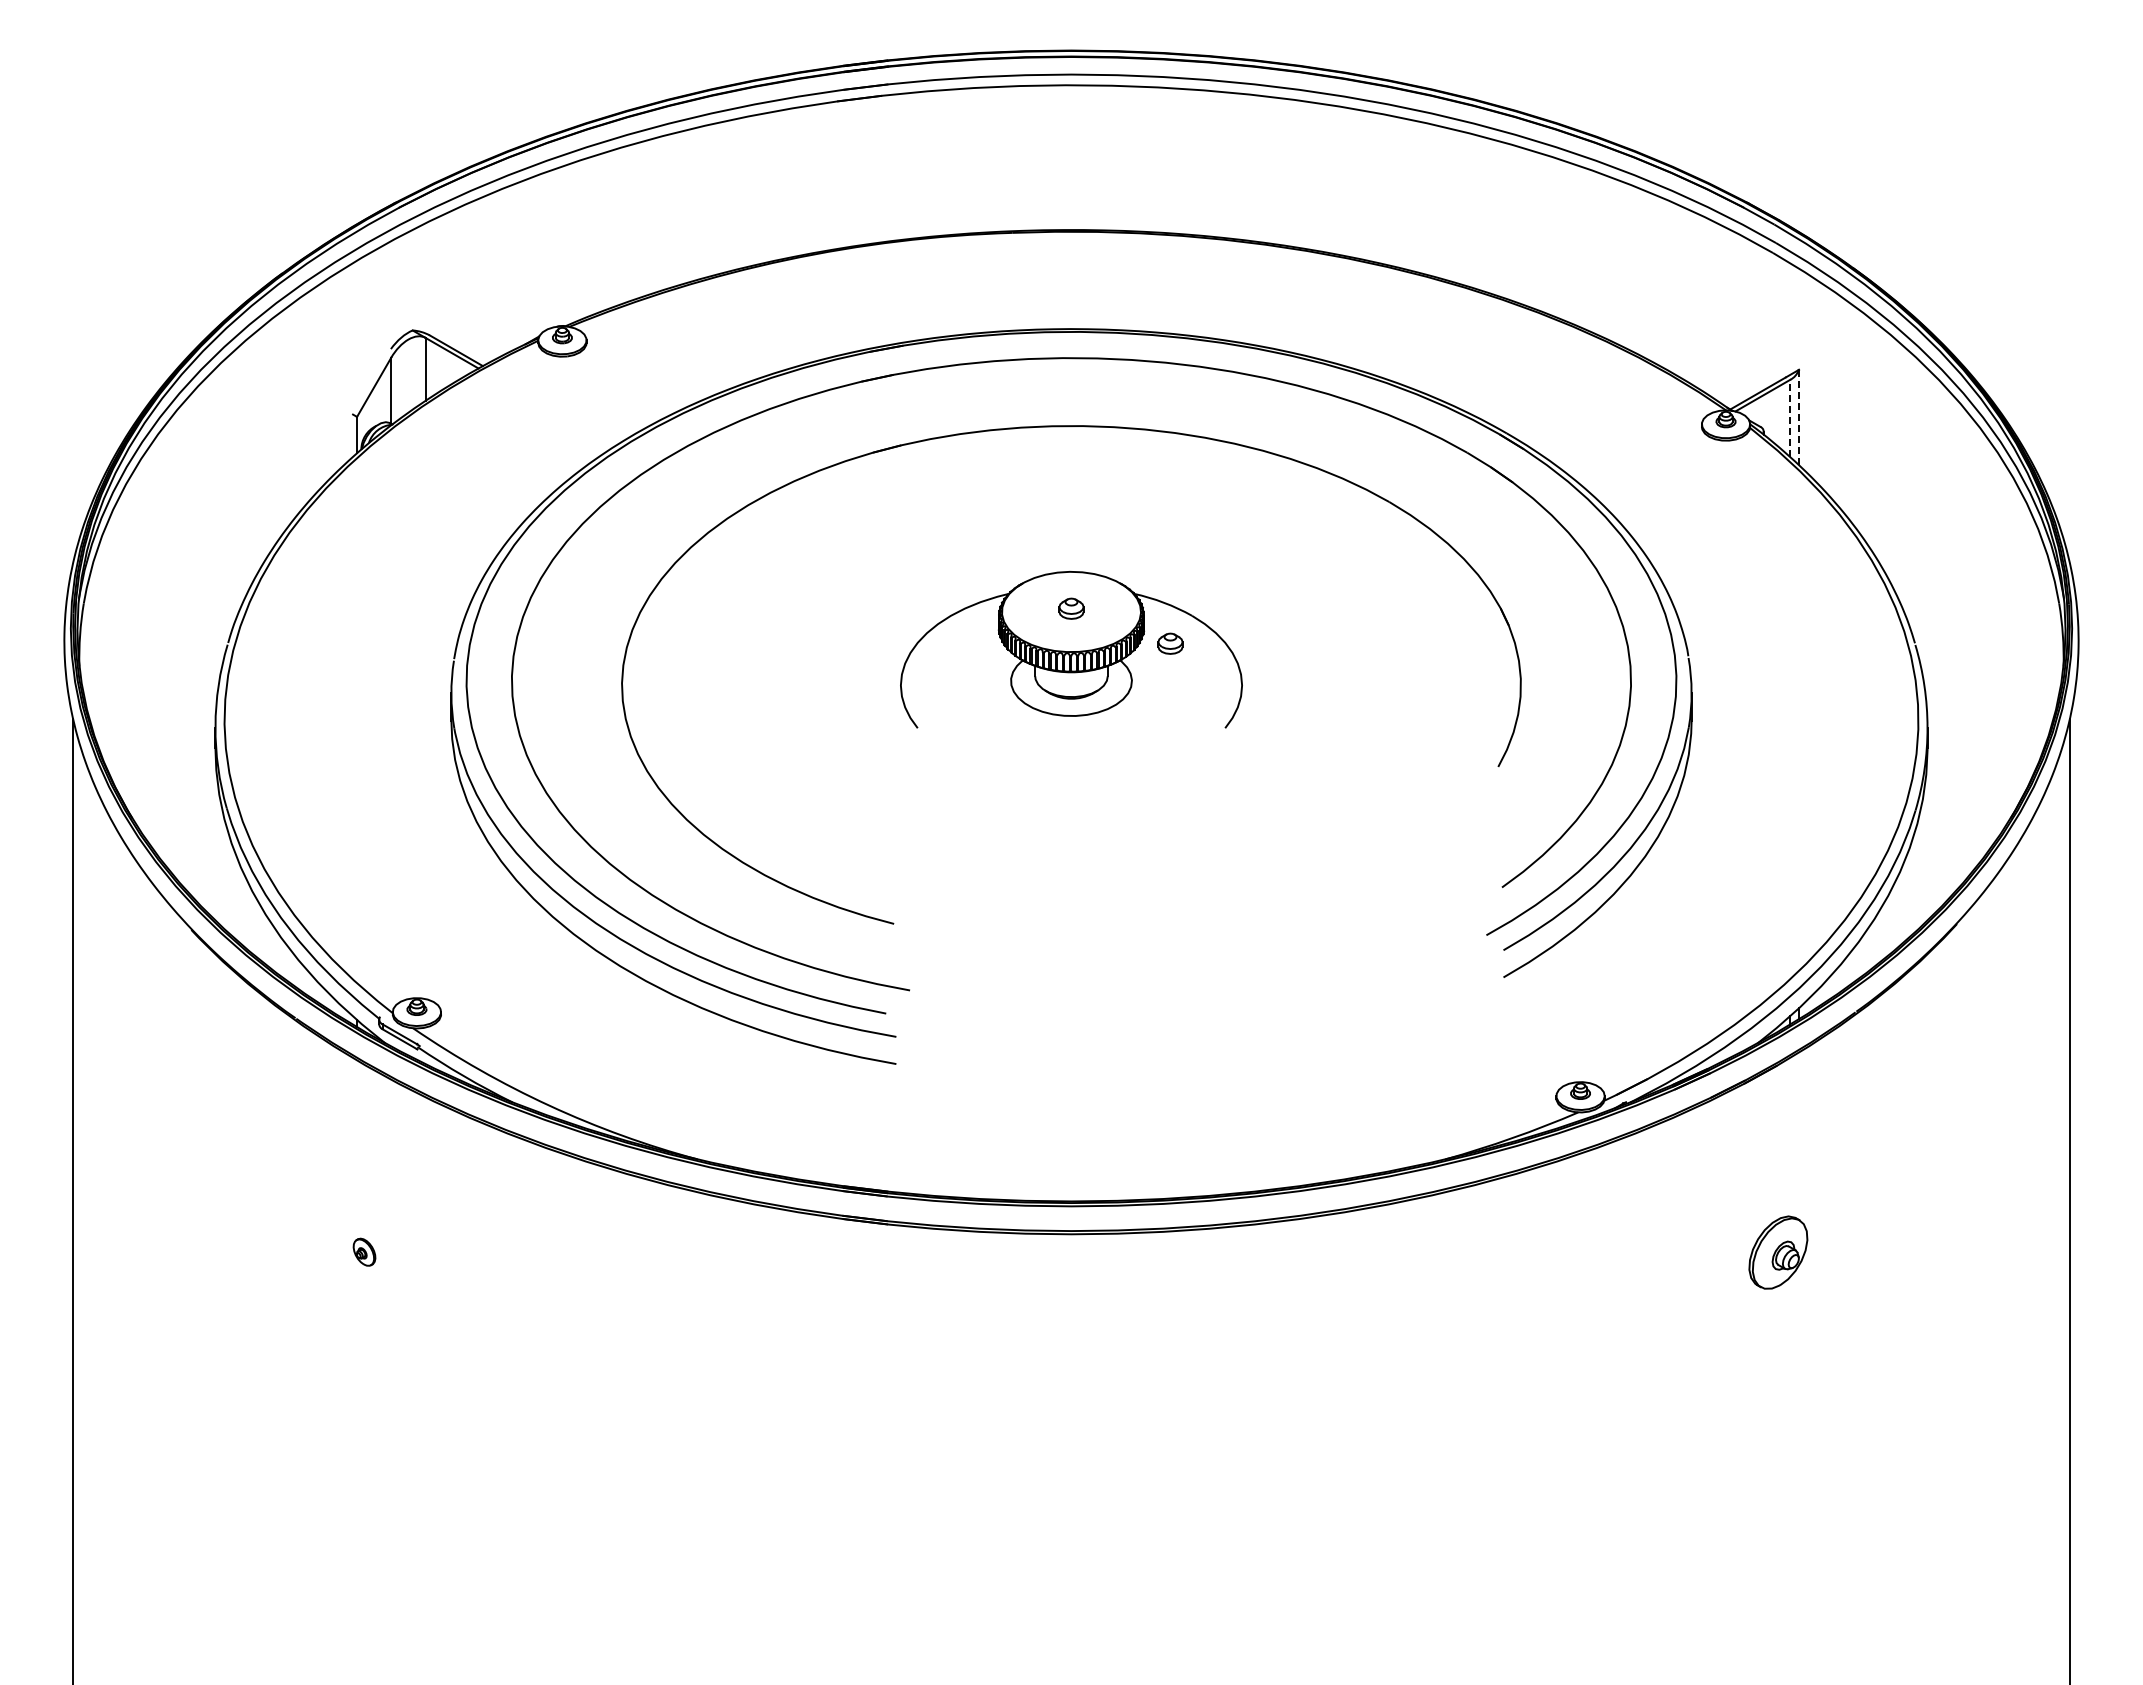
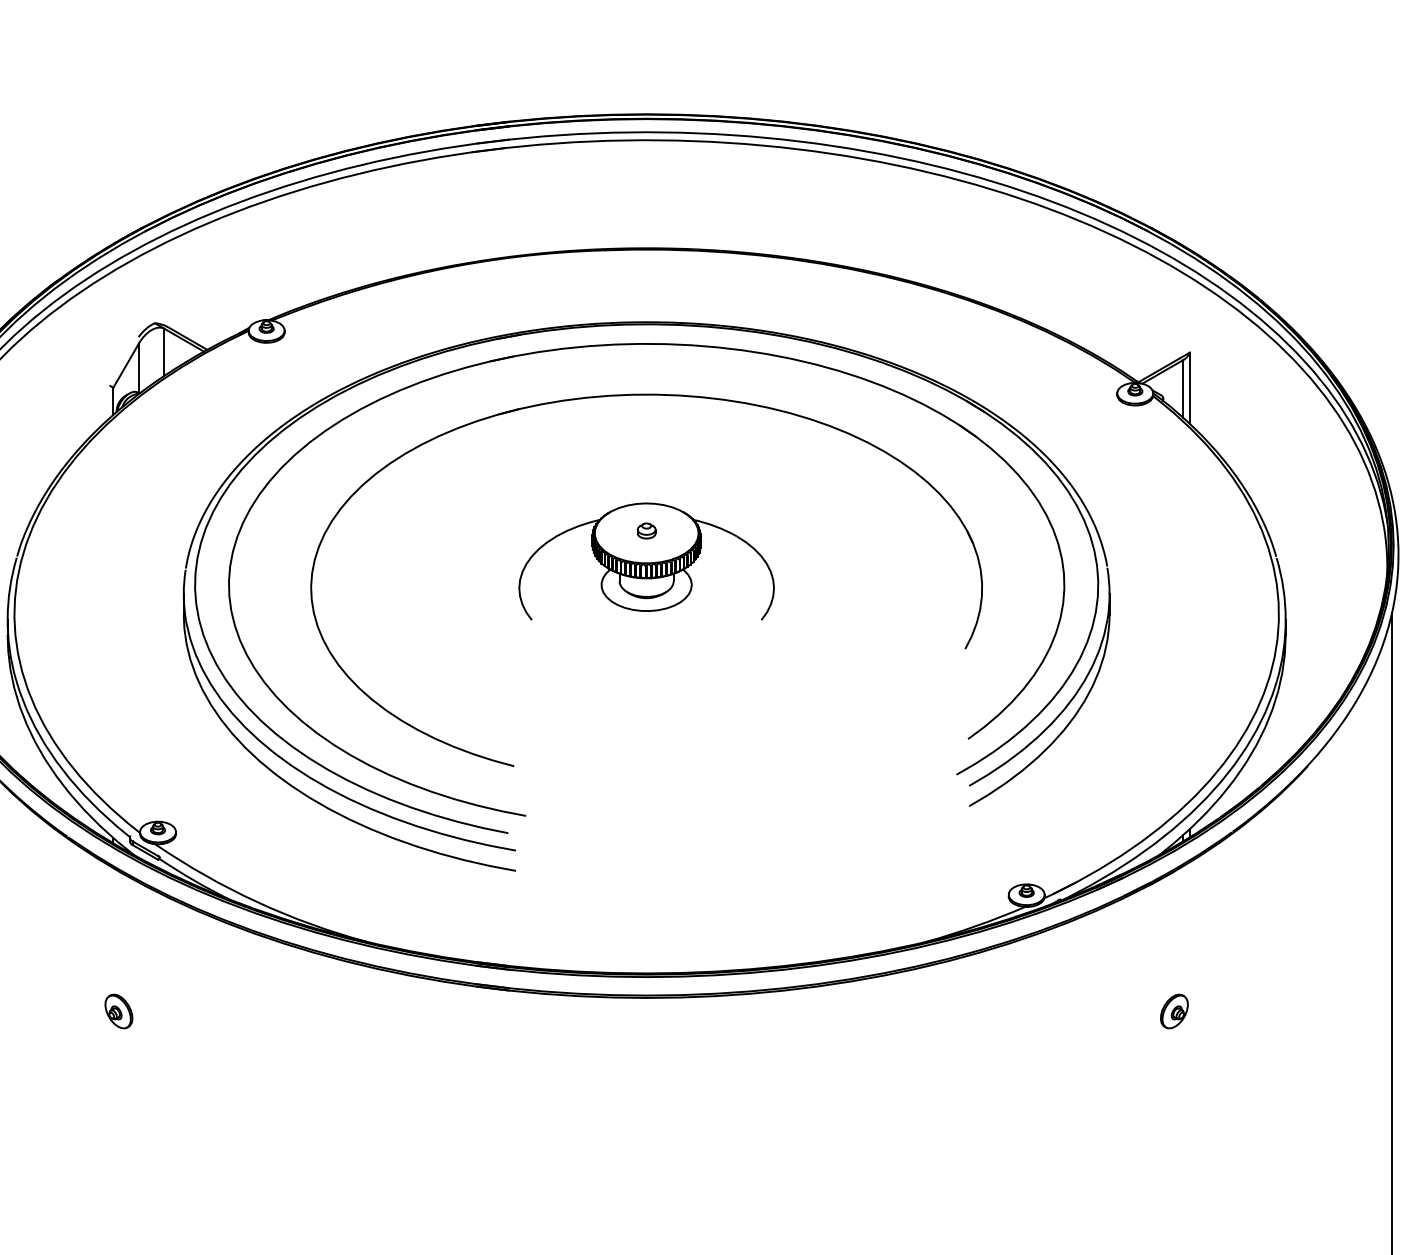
line: (1799, 417) -> (1190, 388), dashed -> solid
line: (1790, 418) -> (1183, 388), dashed -> solid
part: (1170, 643) -> (720, 556), removed
part: (364, 1251) -> (118, 1010), size x1.67
part: (1778, 1251) -> (1174, 1010), size x0.62

